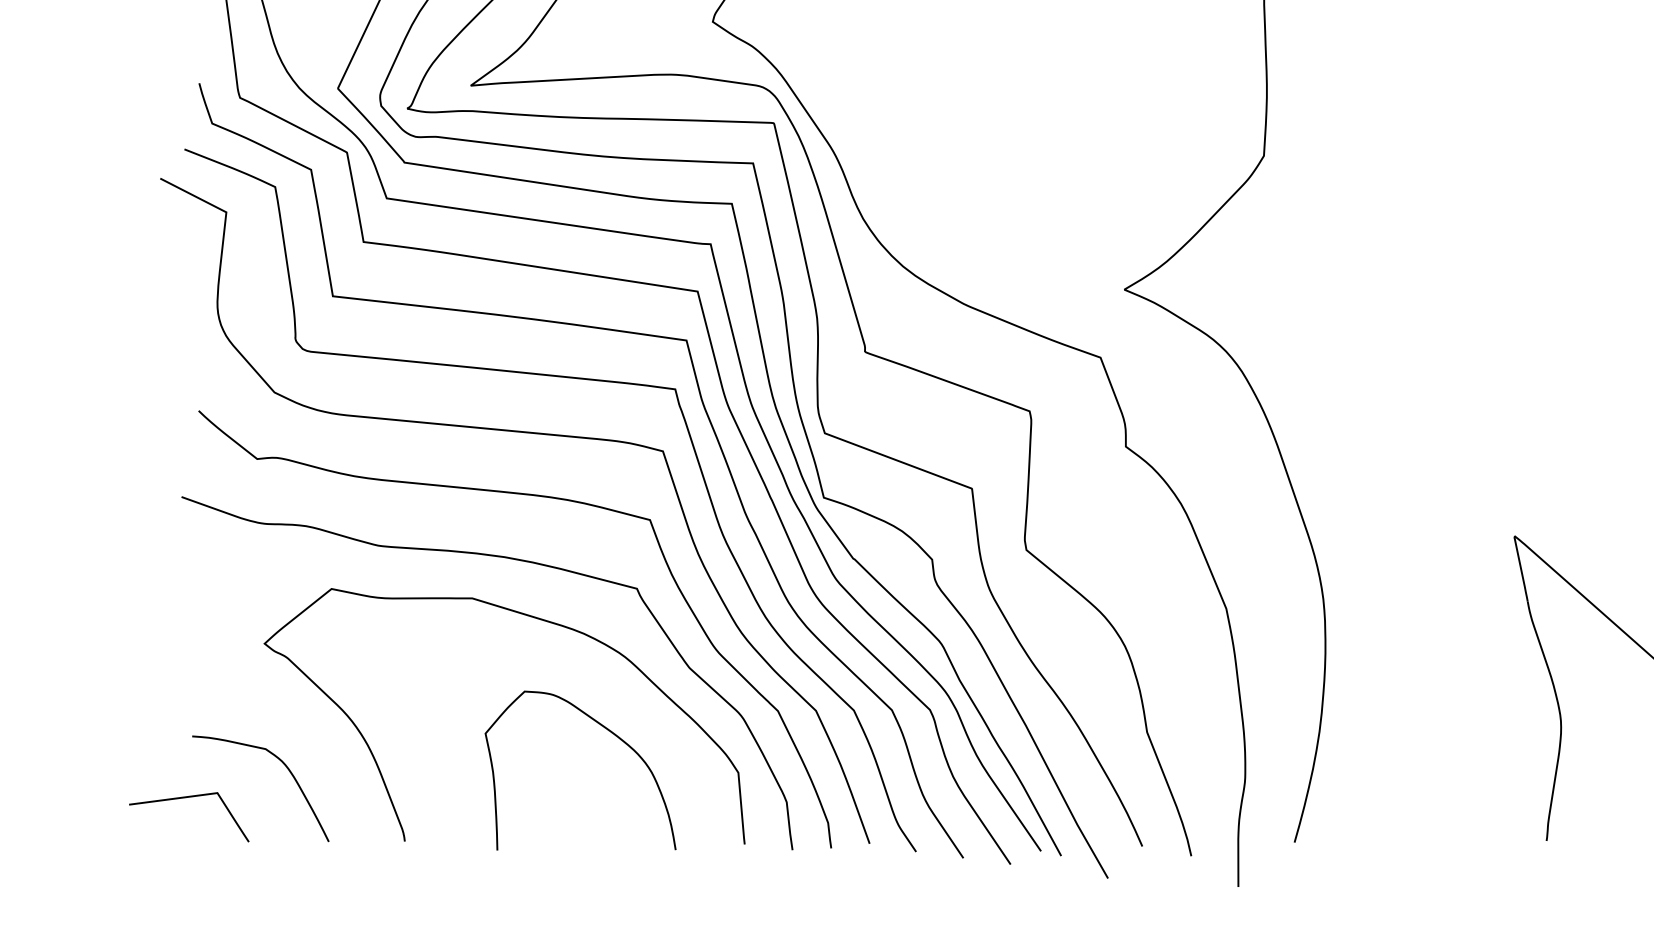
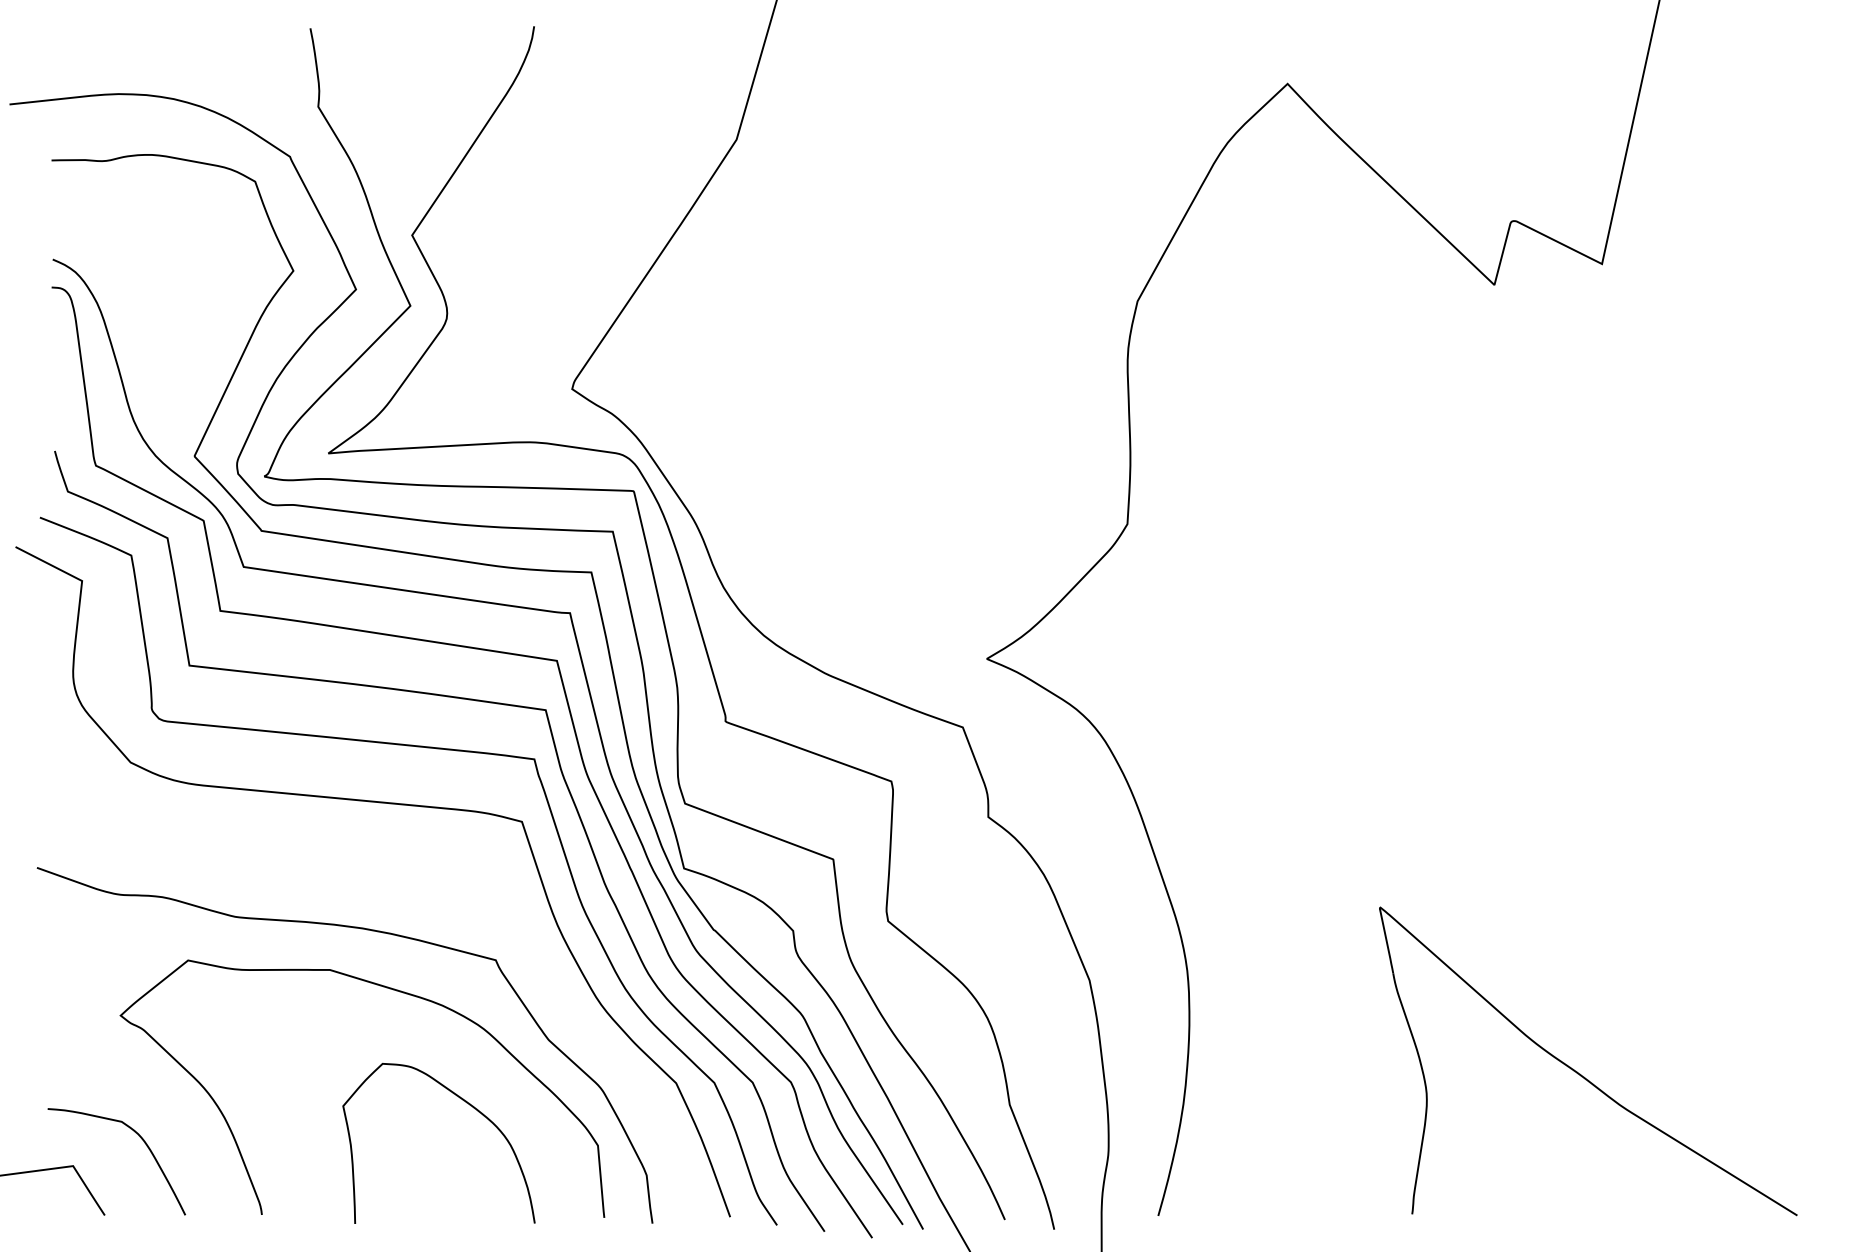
curve: (526, 495) -> (384, 866), removed

